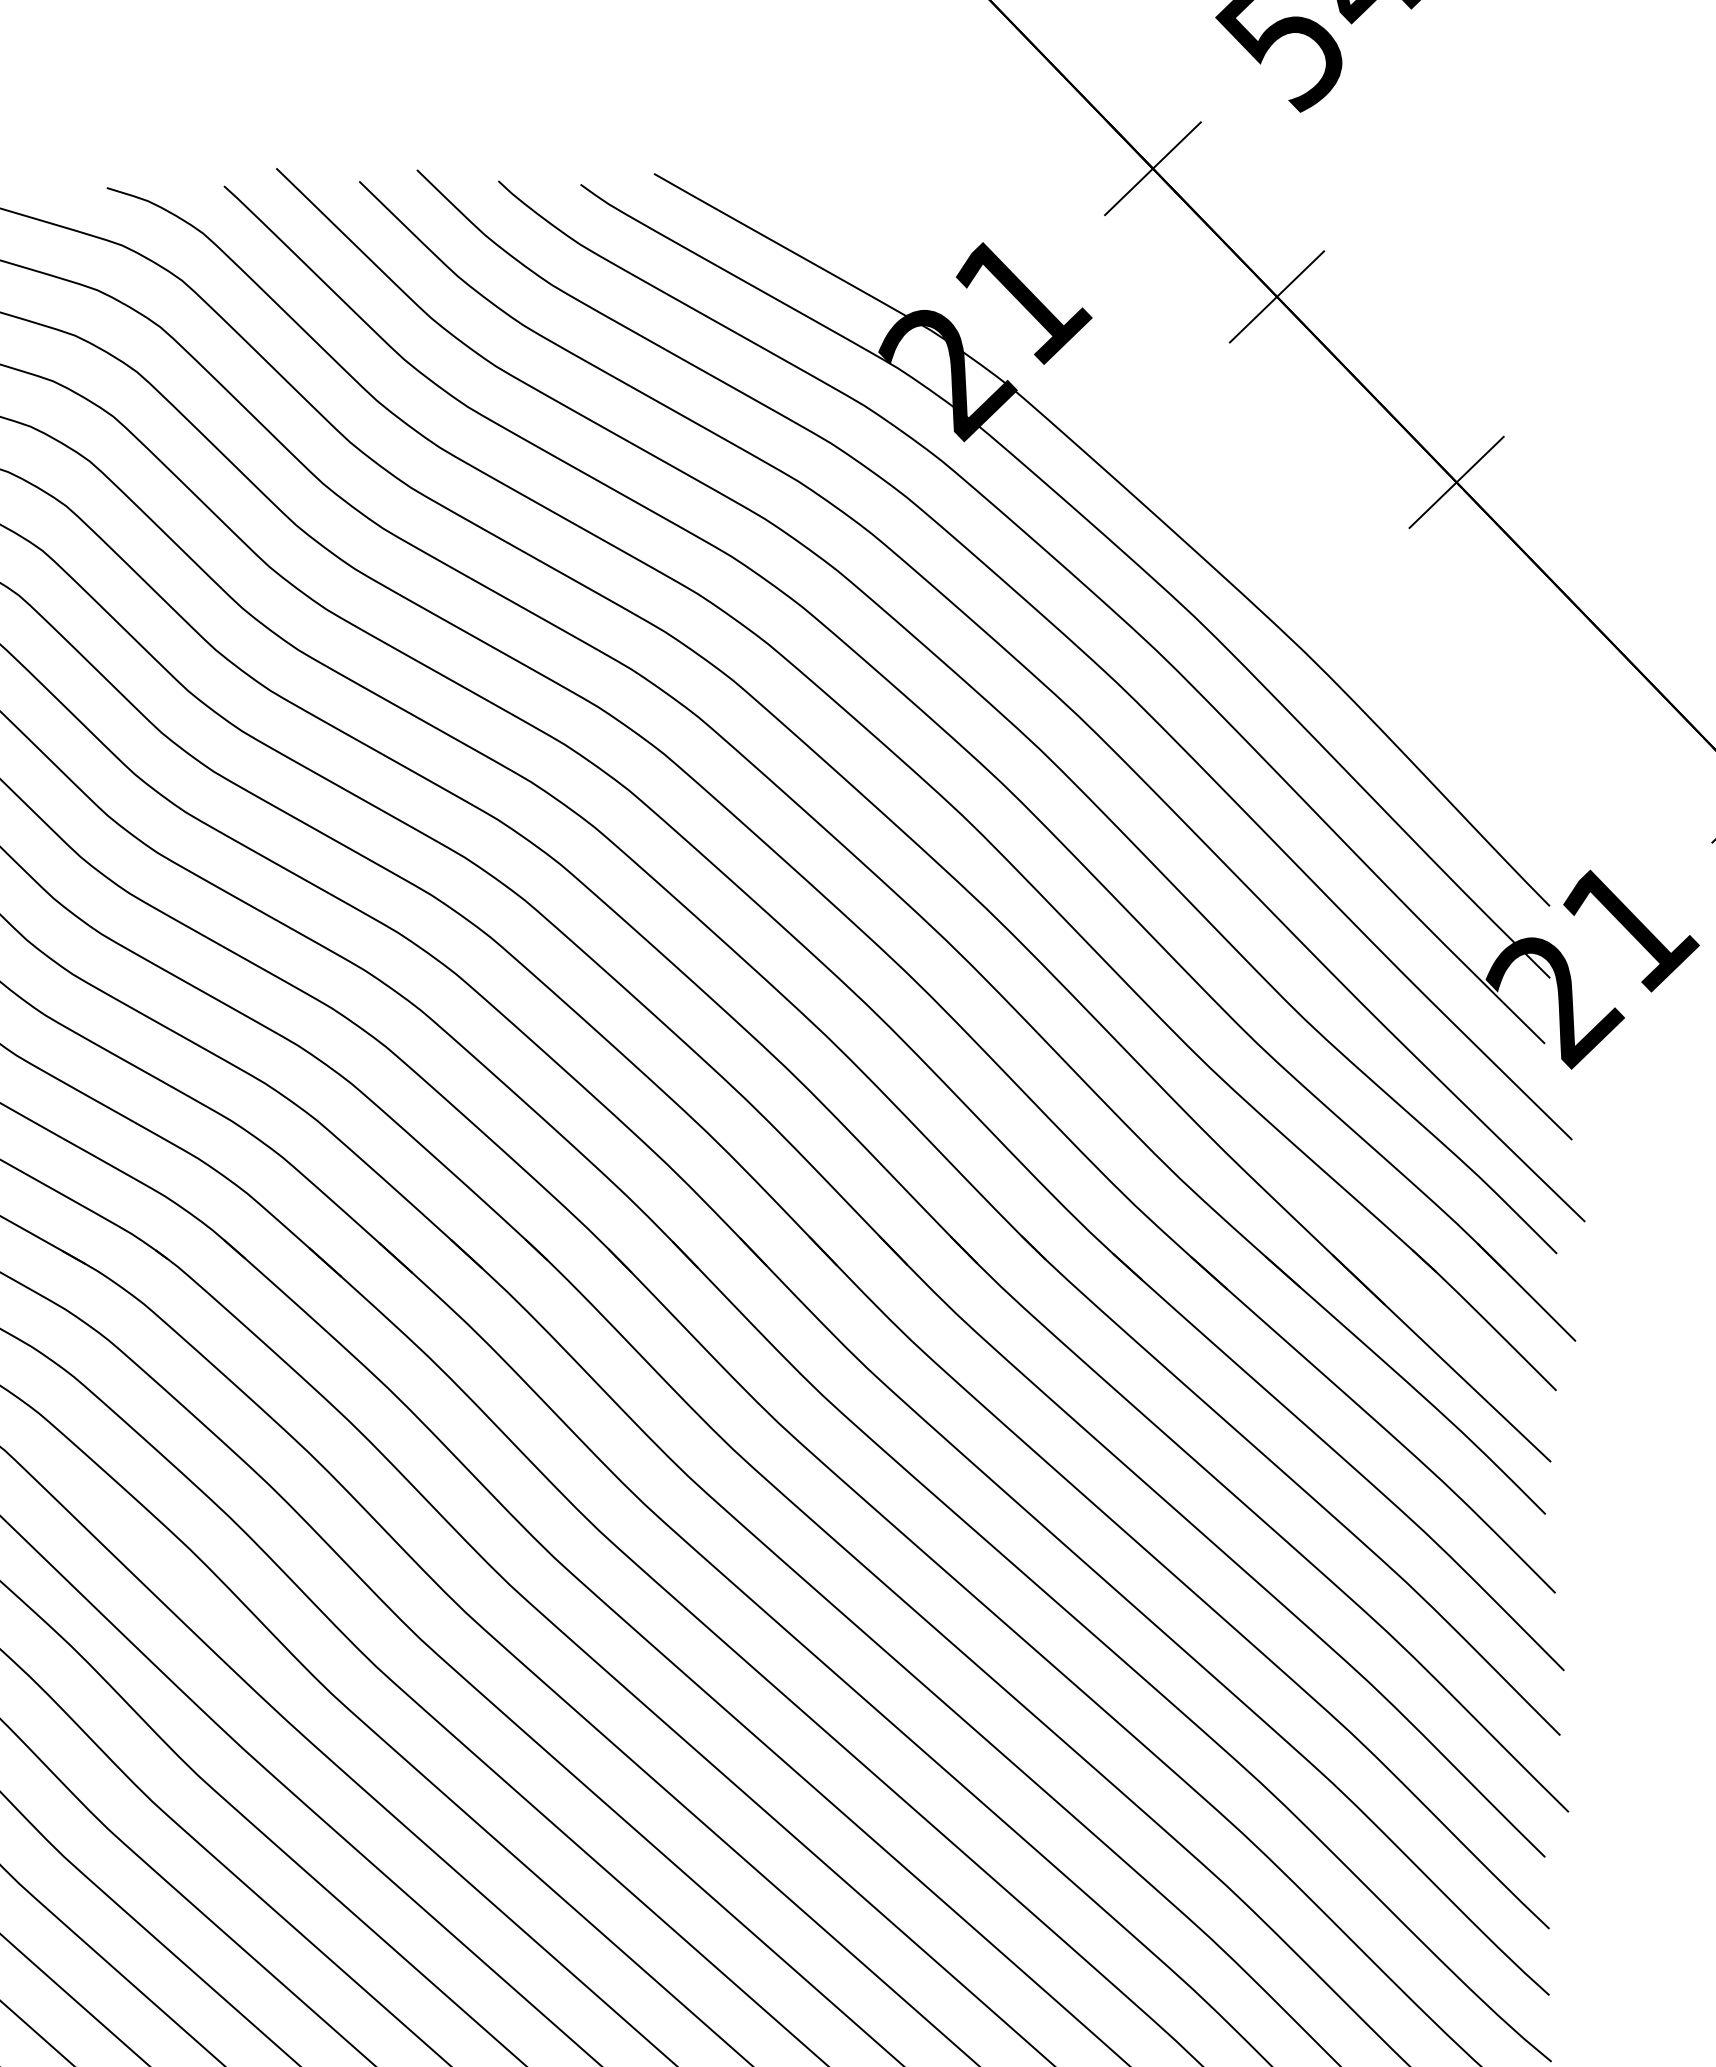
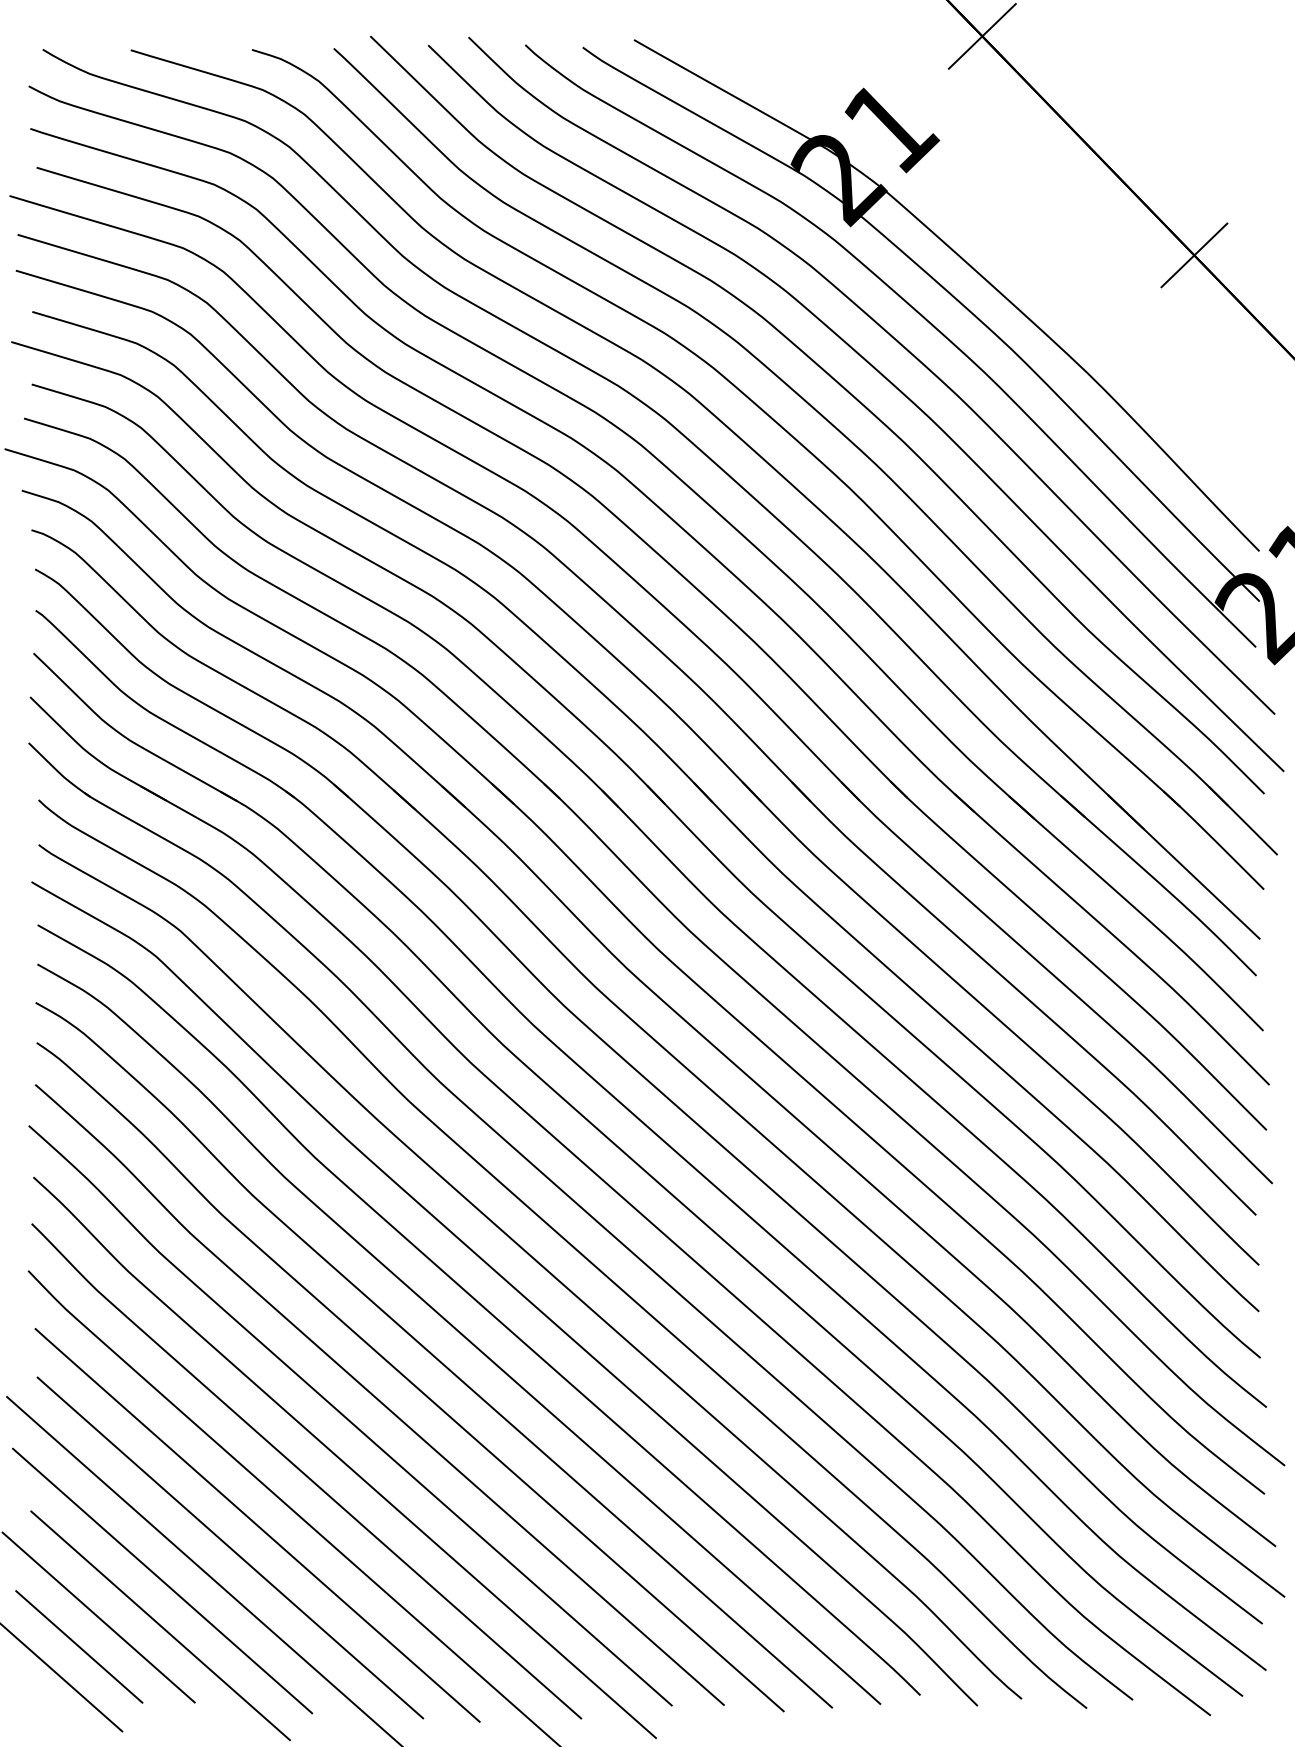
line: (1276, 296) -> (1068, 125), removed

